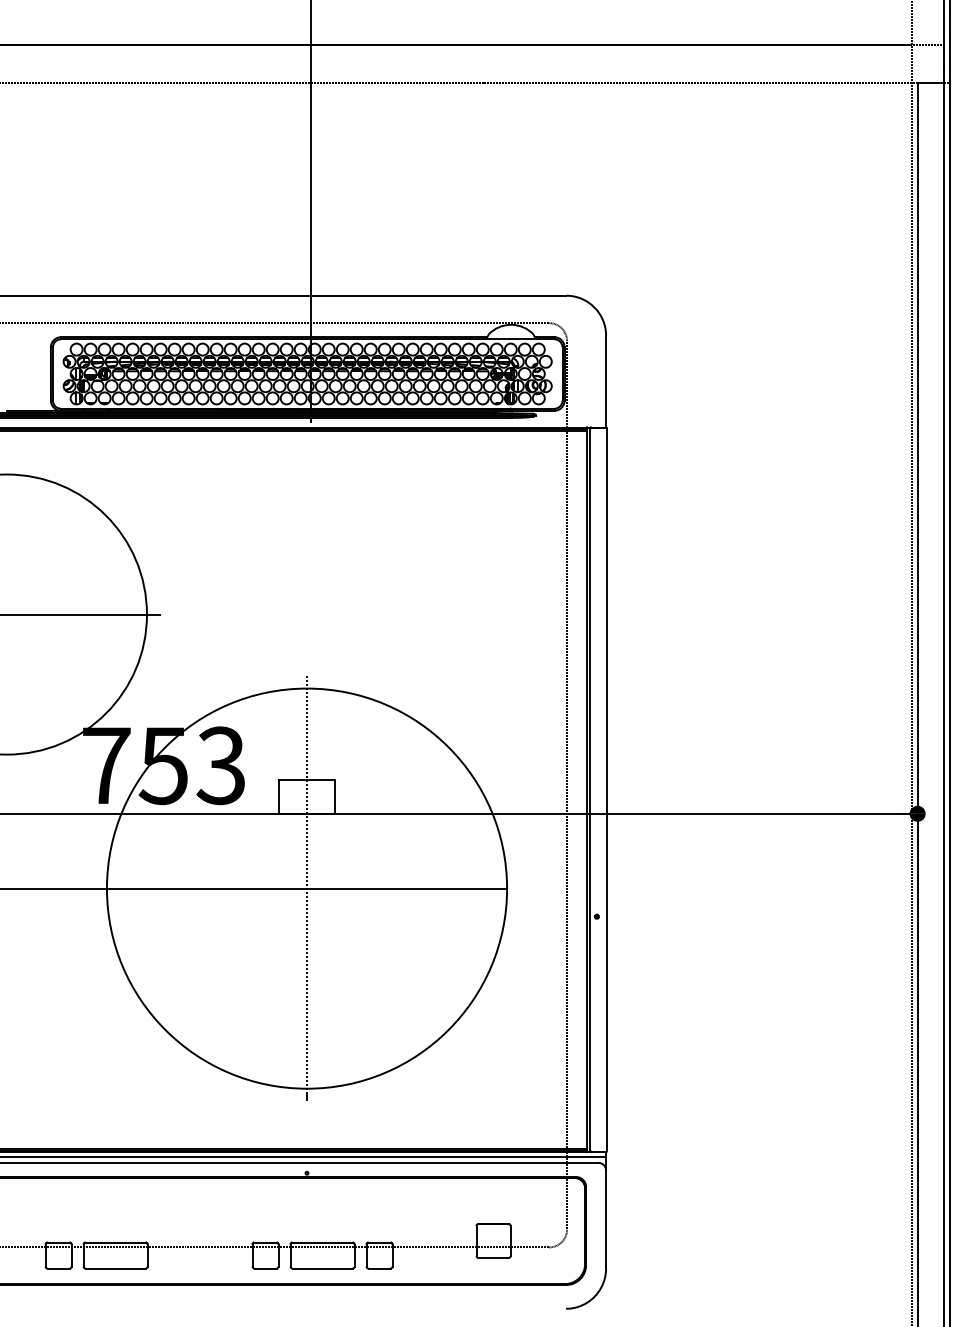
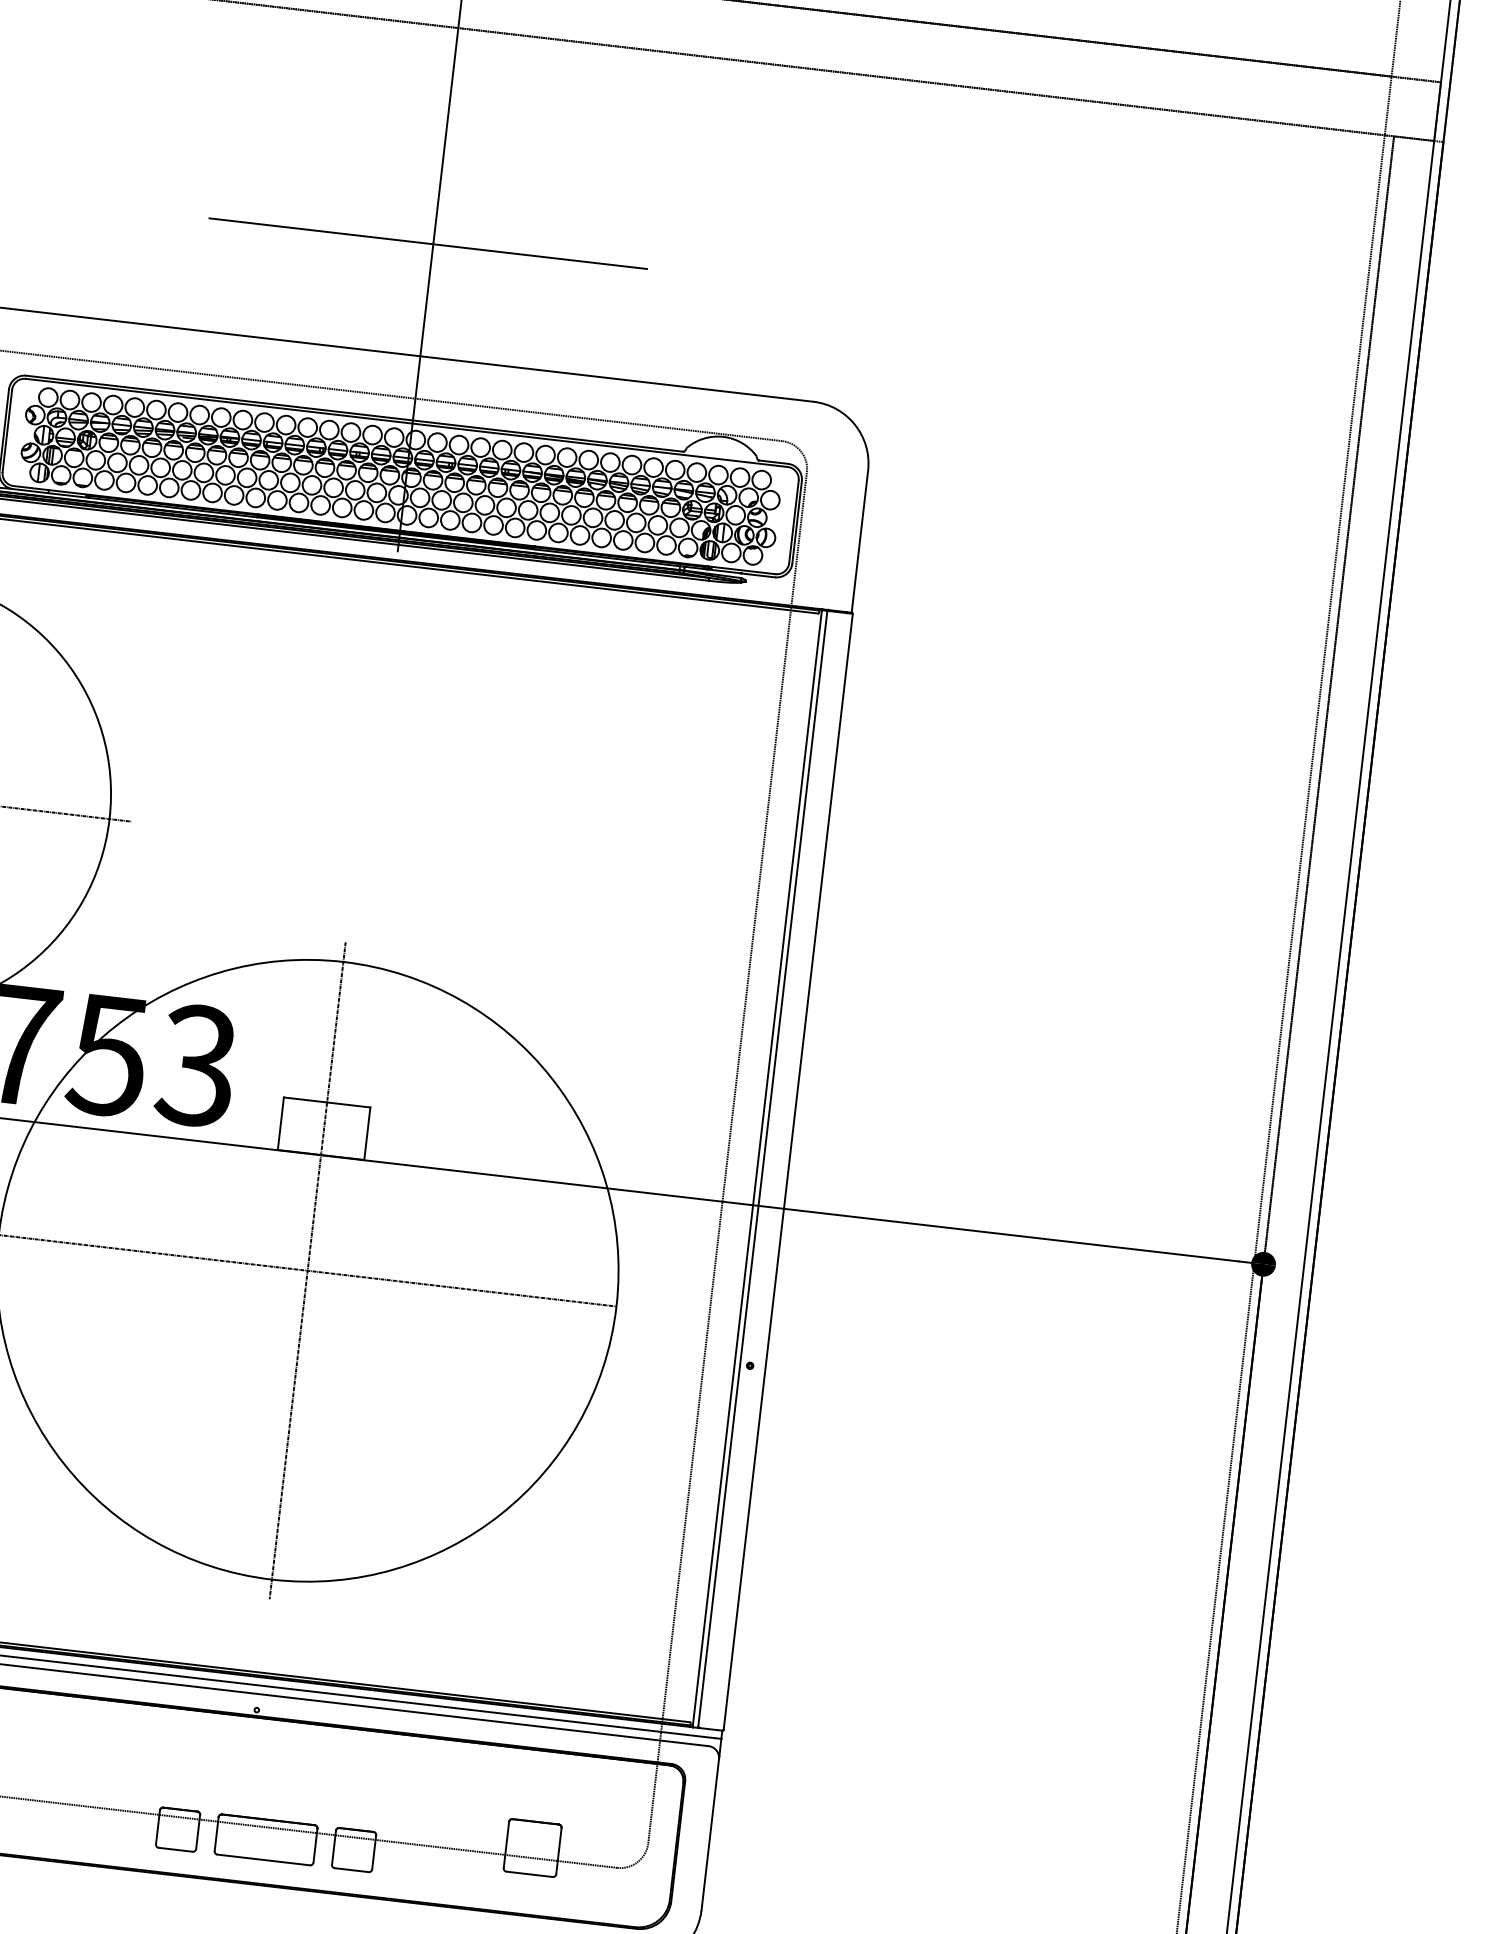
line: (307, 223) -> (427, 244), added

